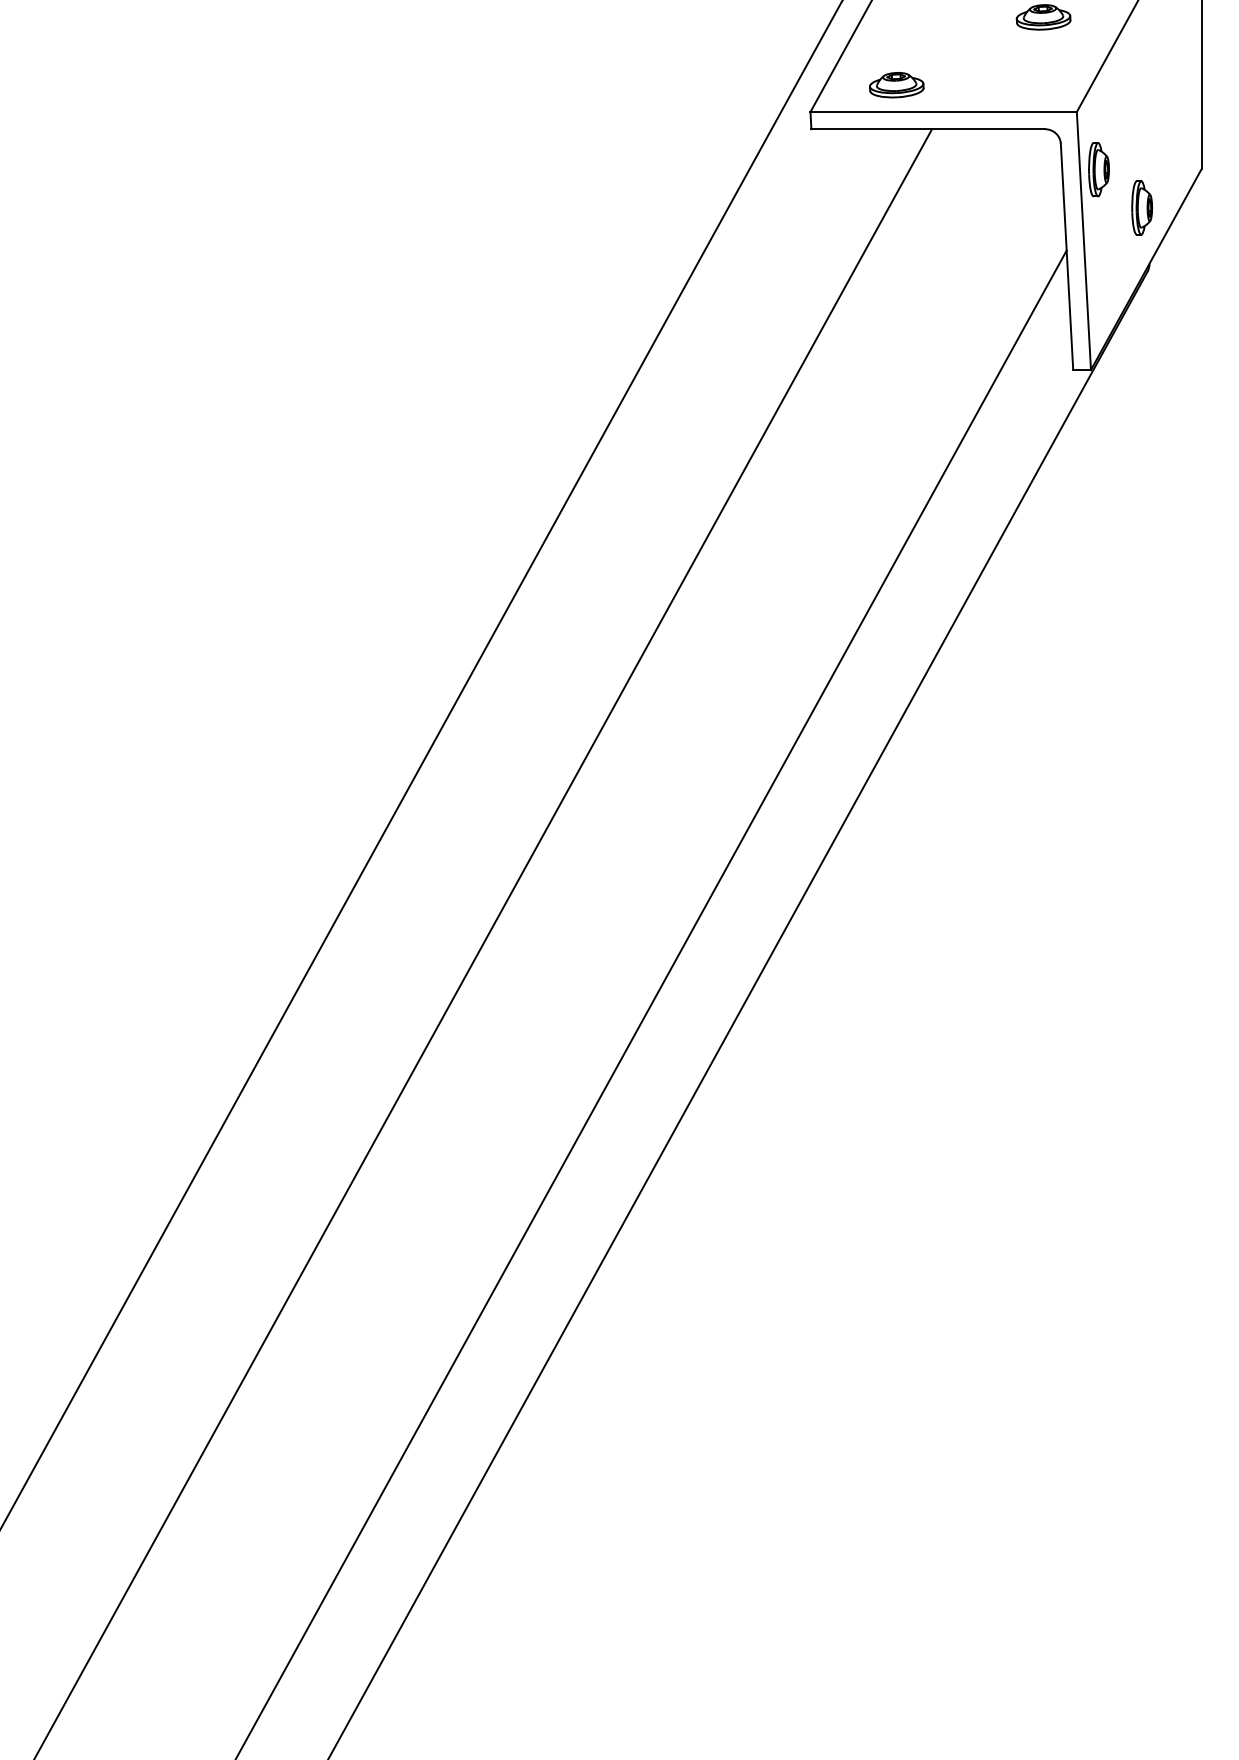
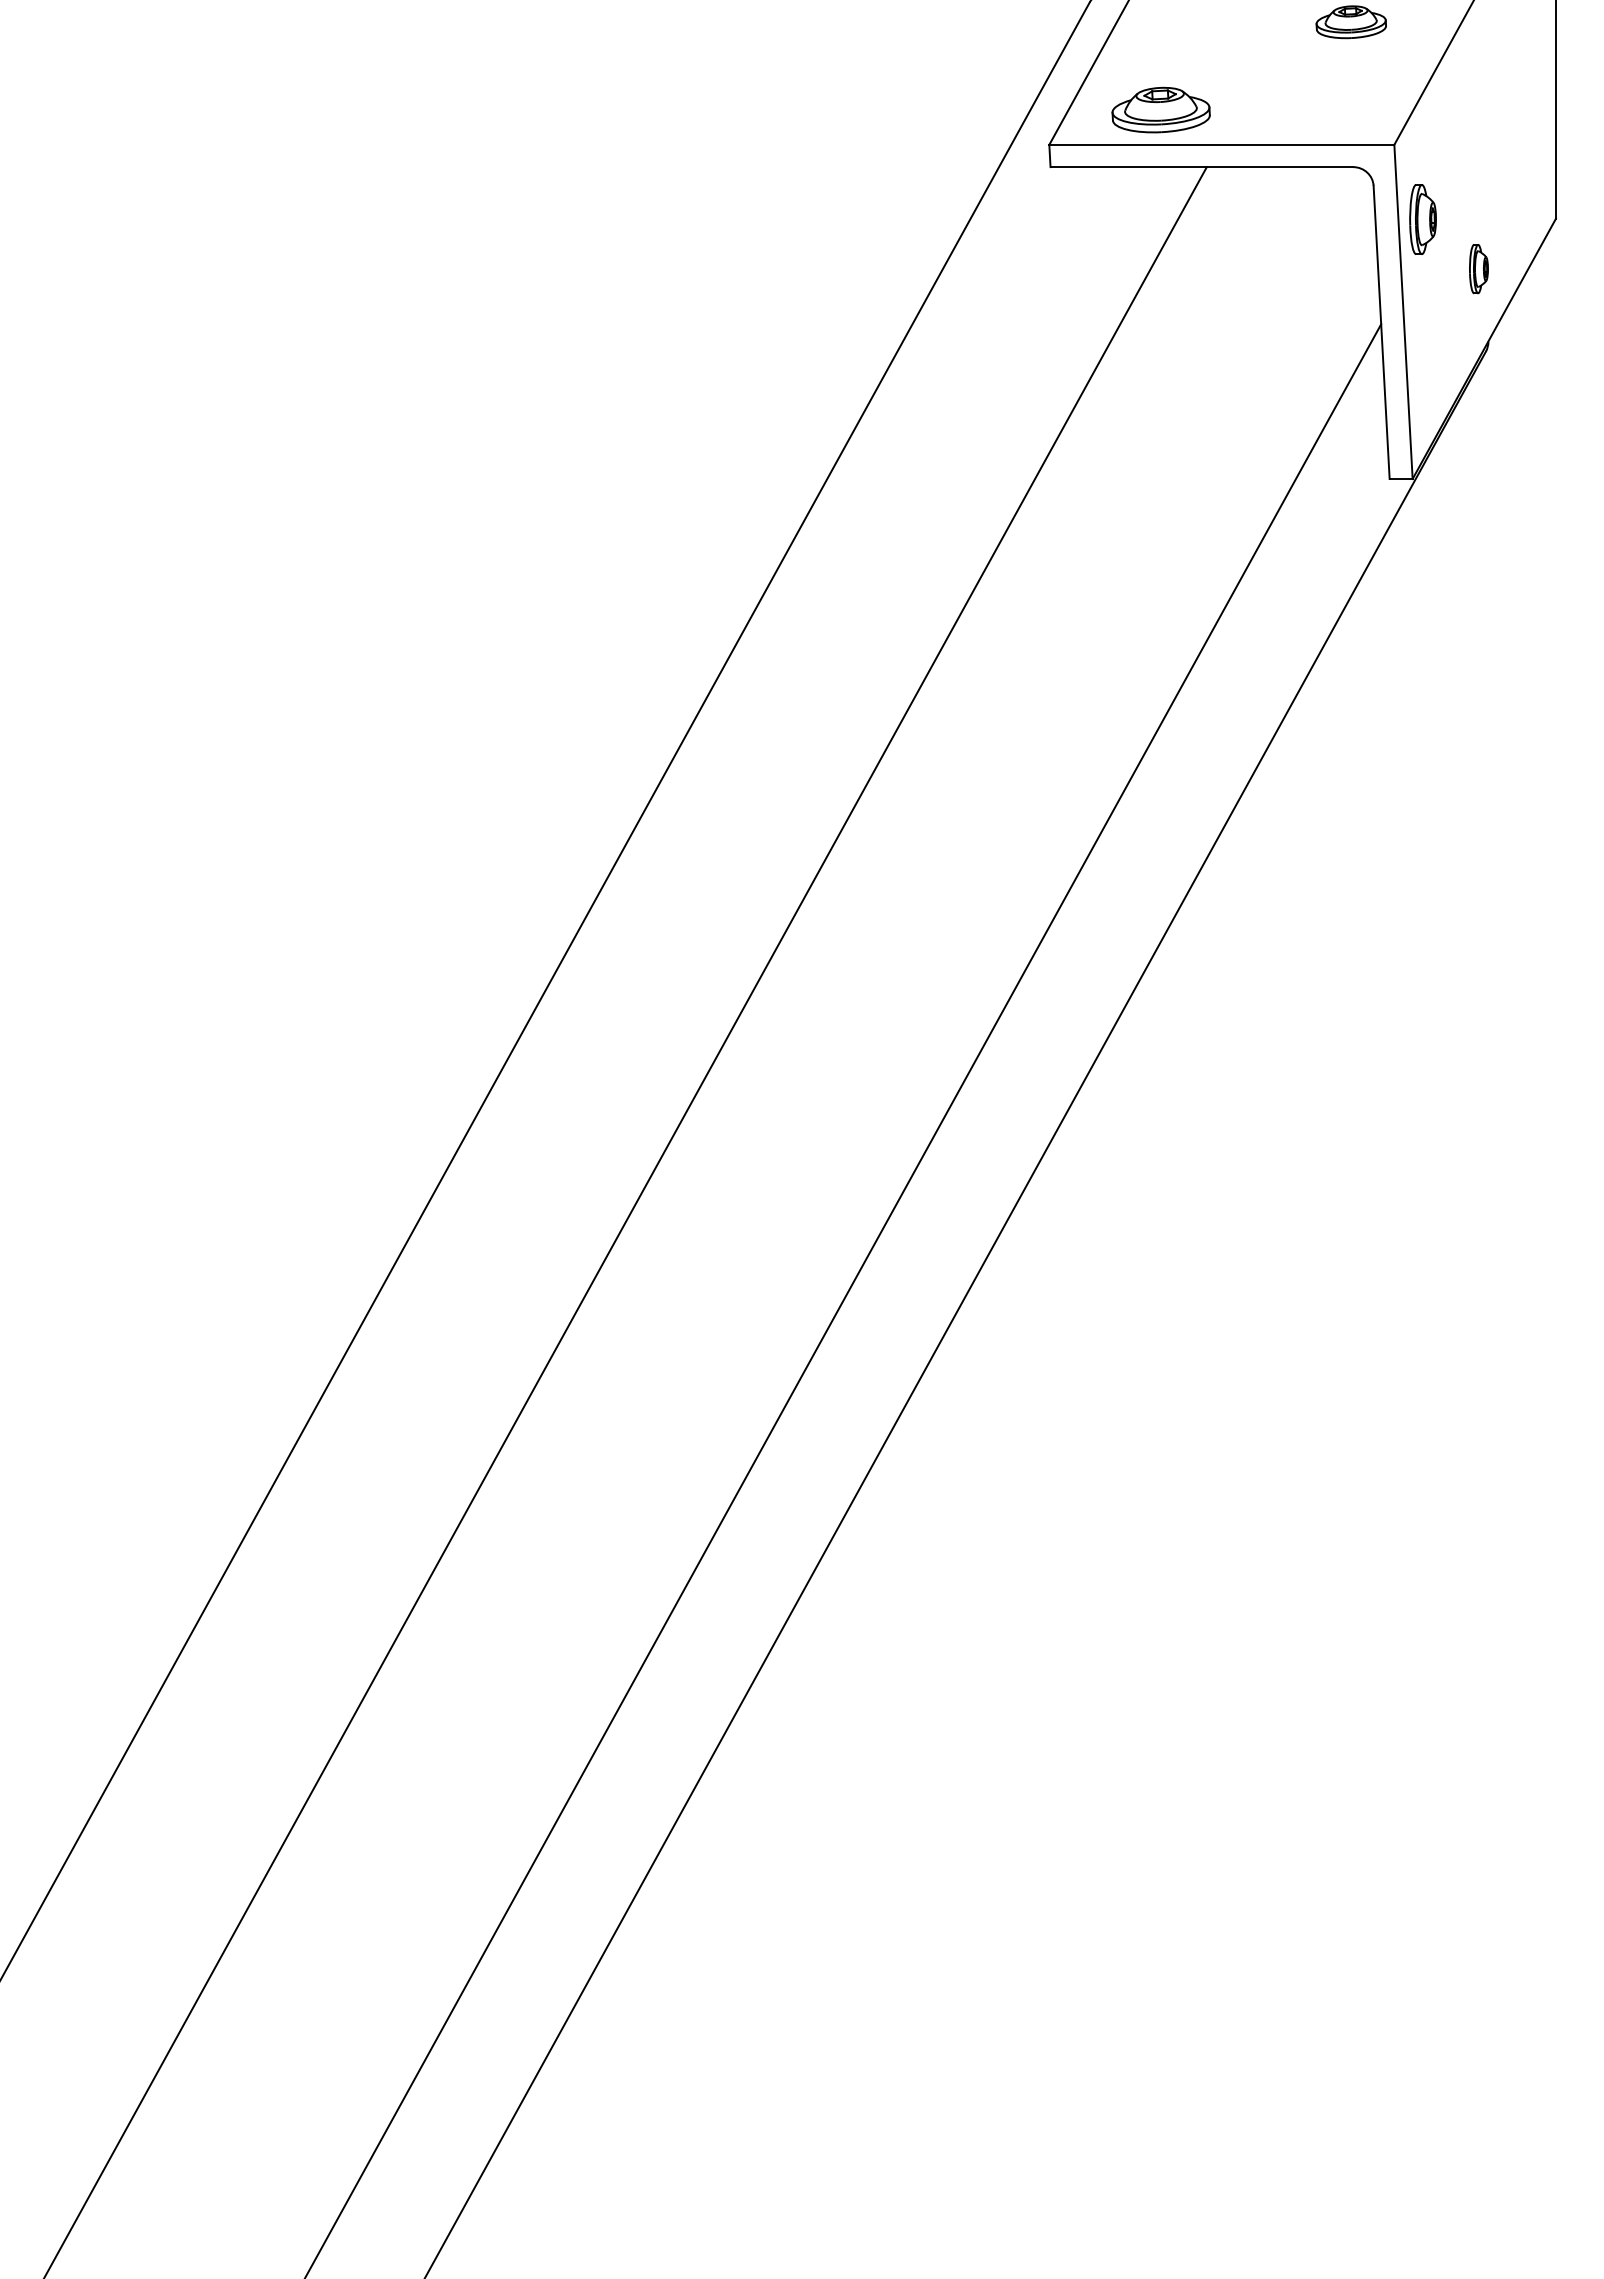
part: (896, 84) -> (1160, 109), size x1.4
part: (1141, 207) -> (1478, 268), size x0.7

